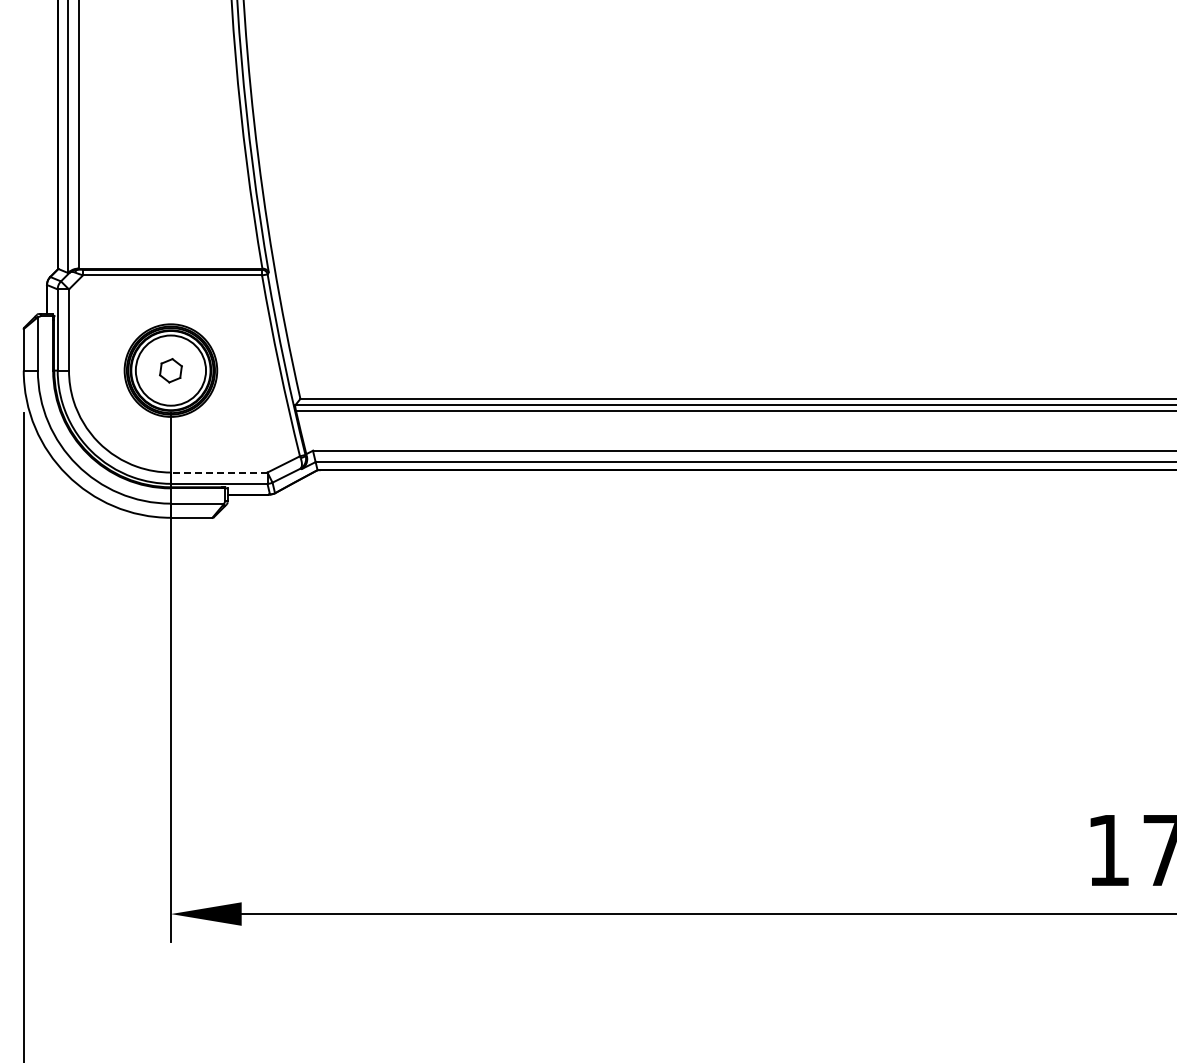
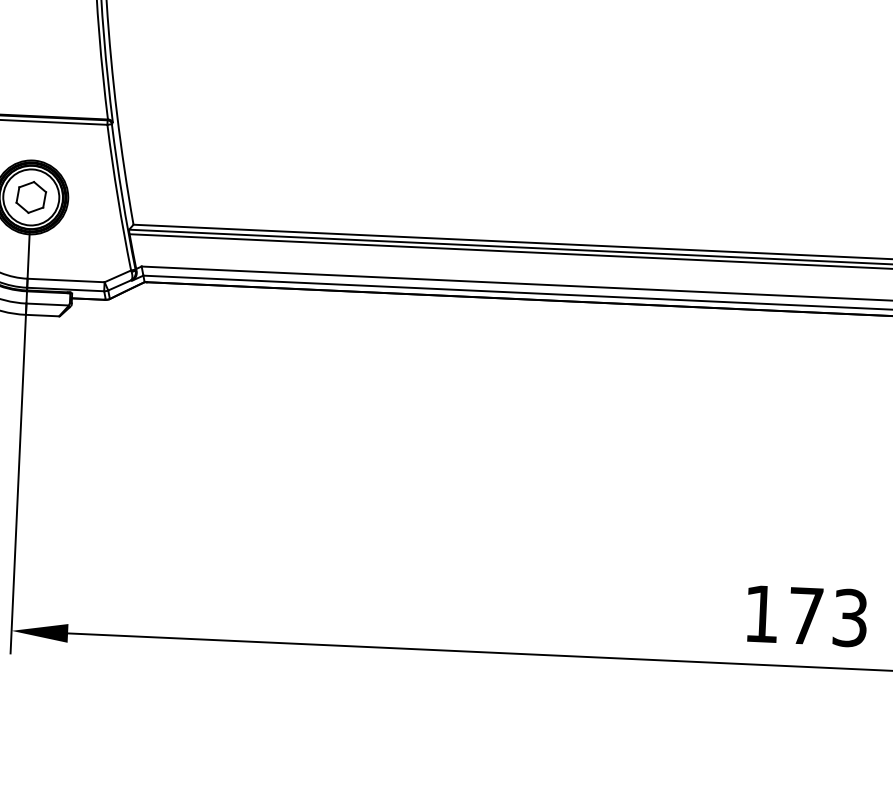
part: (170, 370) -> (30, 197), size x1.67
line: (218, 472) -> (65, 280), dashed -> solid

